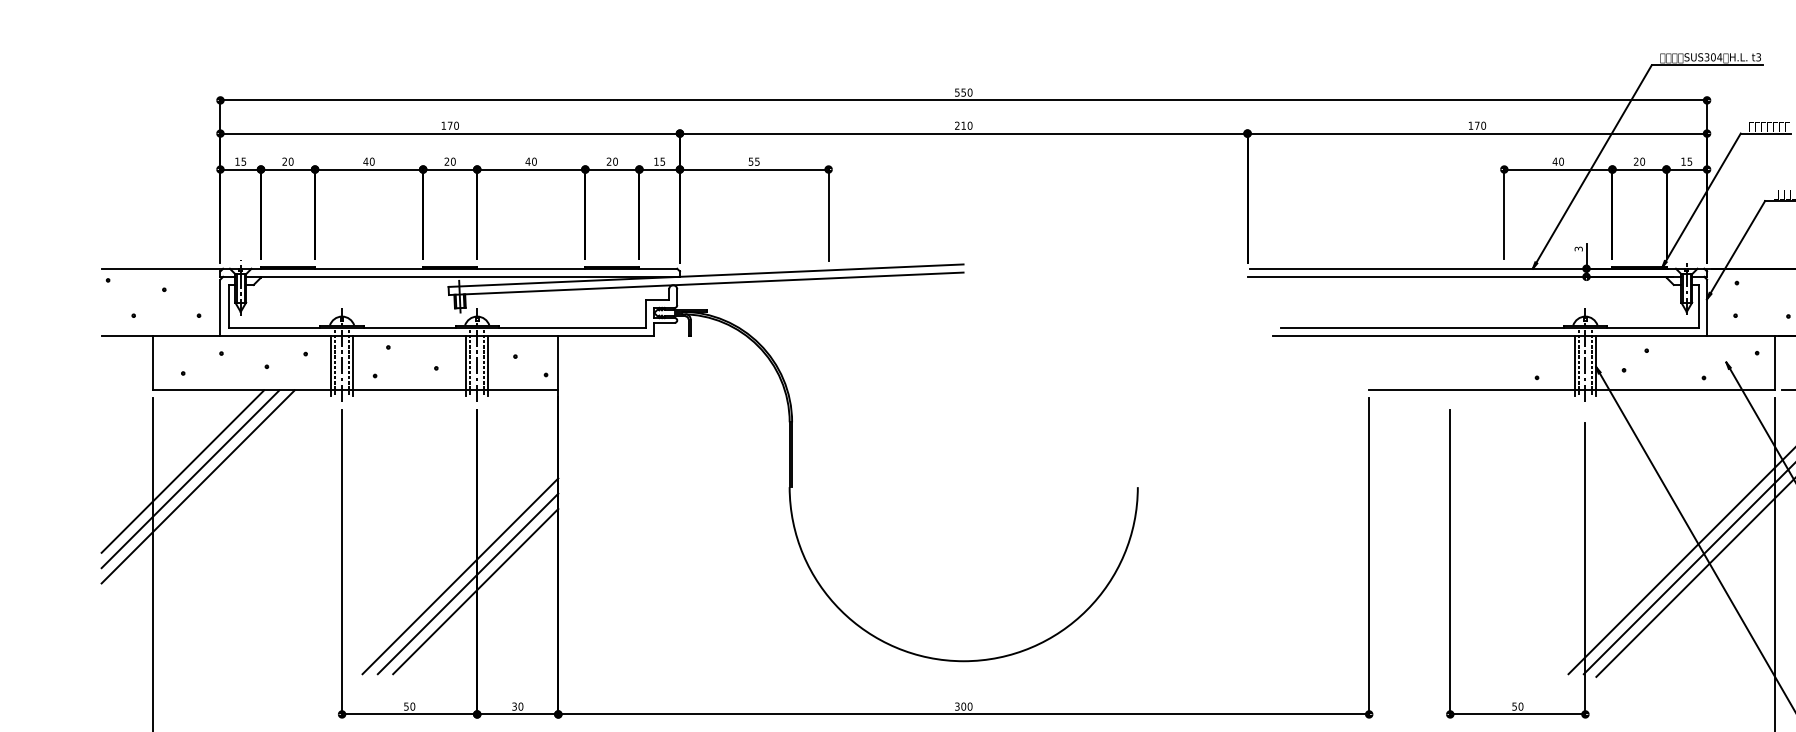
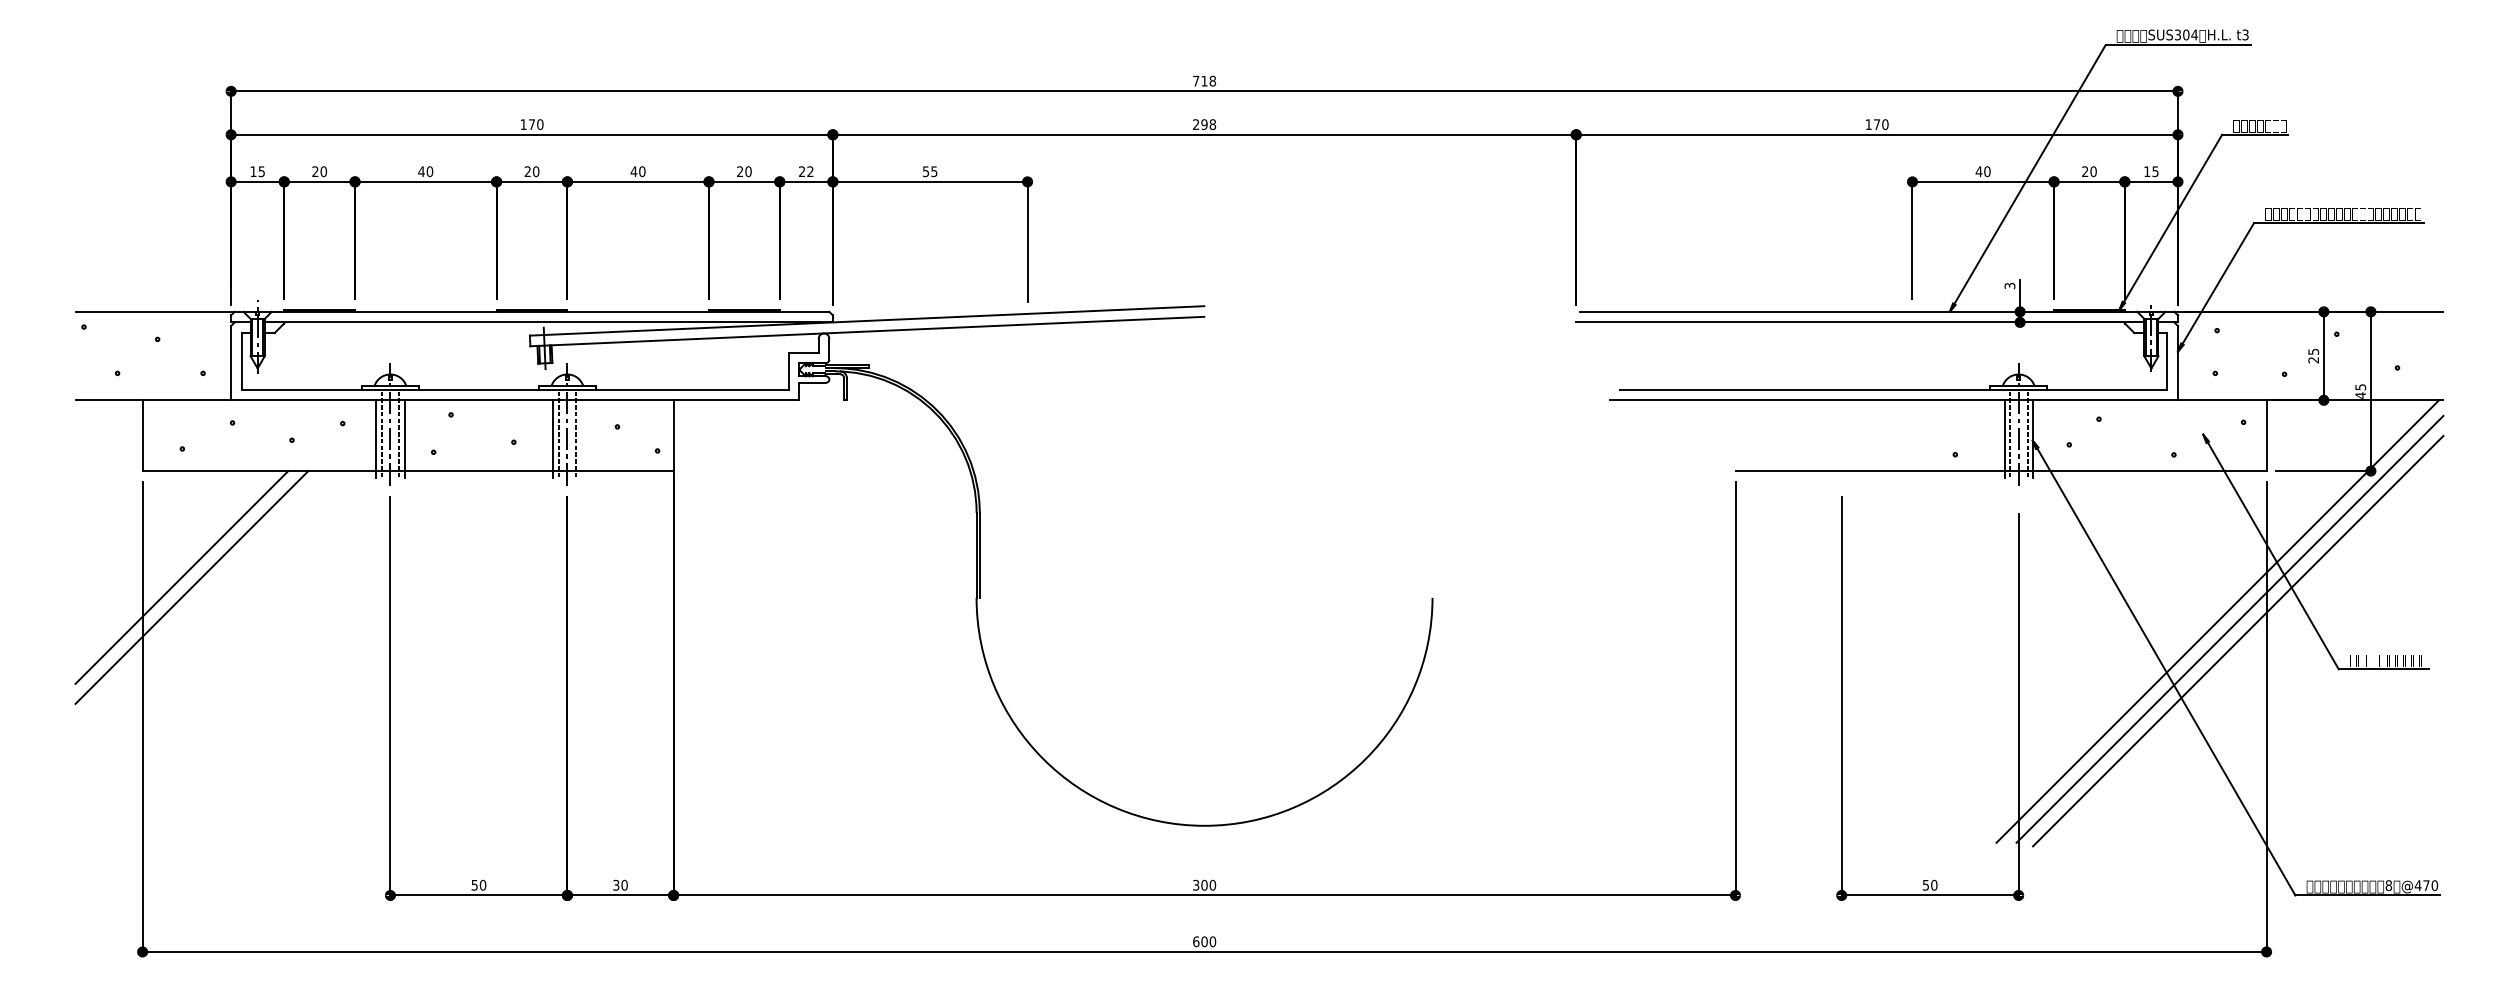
text: (963, 92) -> (1204, 80), 550 -> 718
text: (966, 125) -> (1208, 124), 210 -> 298
text: (659, 161) -> (806, 171), 15 -> 22
line: (487, 366) -> (581, 439), removed
line: (197, 486) -> (201, 597), removed
line: (460, 576) -> (545, 714), removed
line: (468, 583) -> (555, 724), removed
line: (475, 591) -> (565, 734), removed

